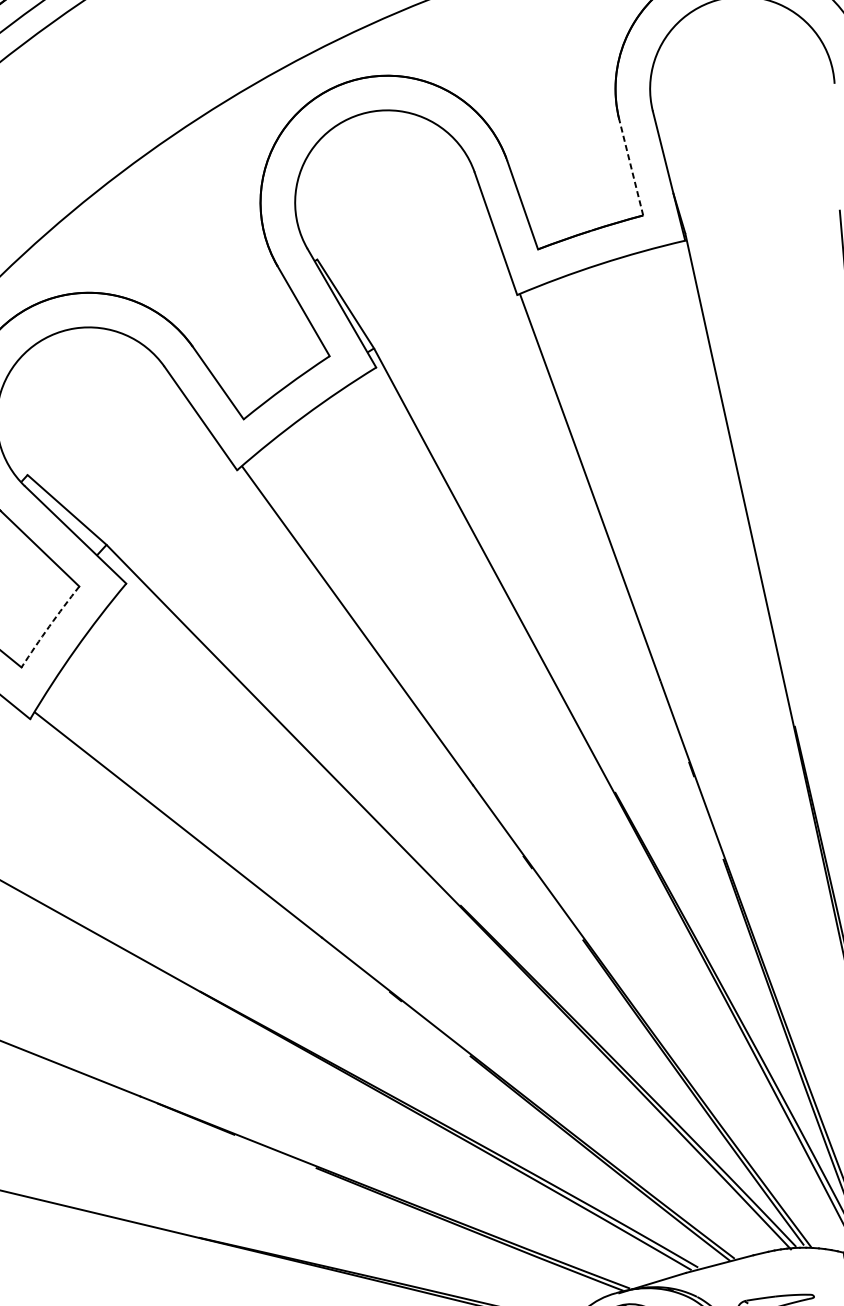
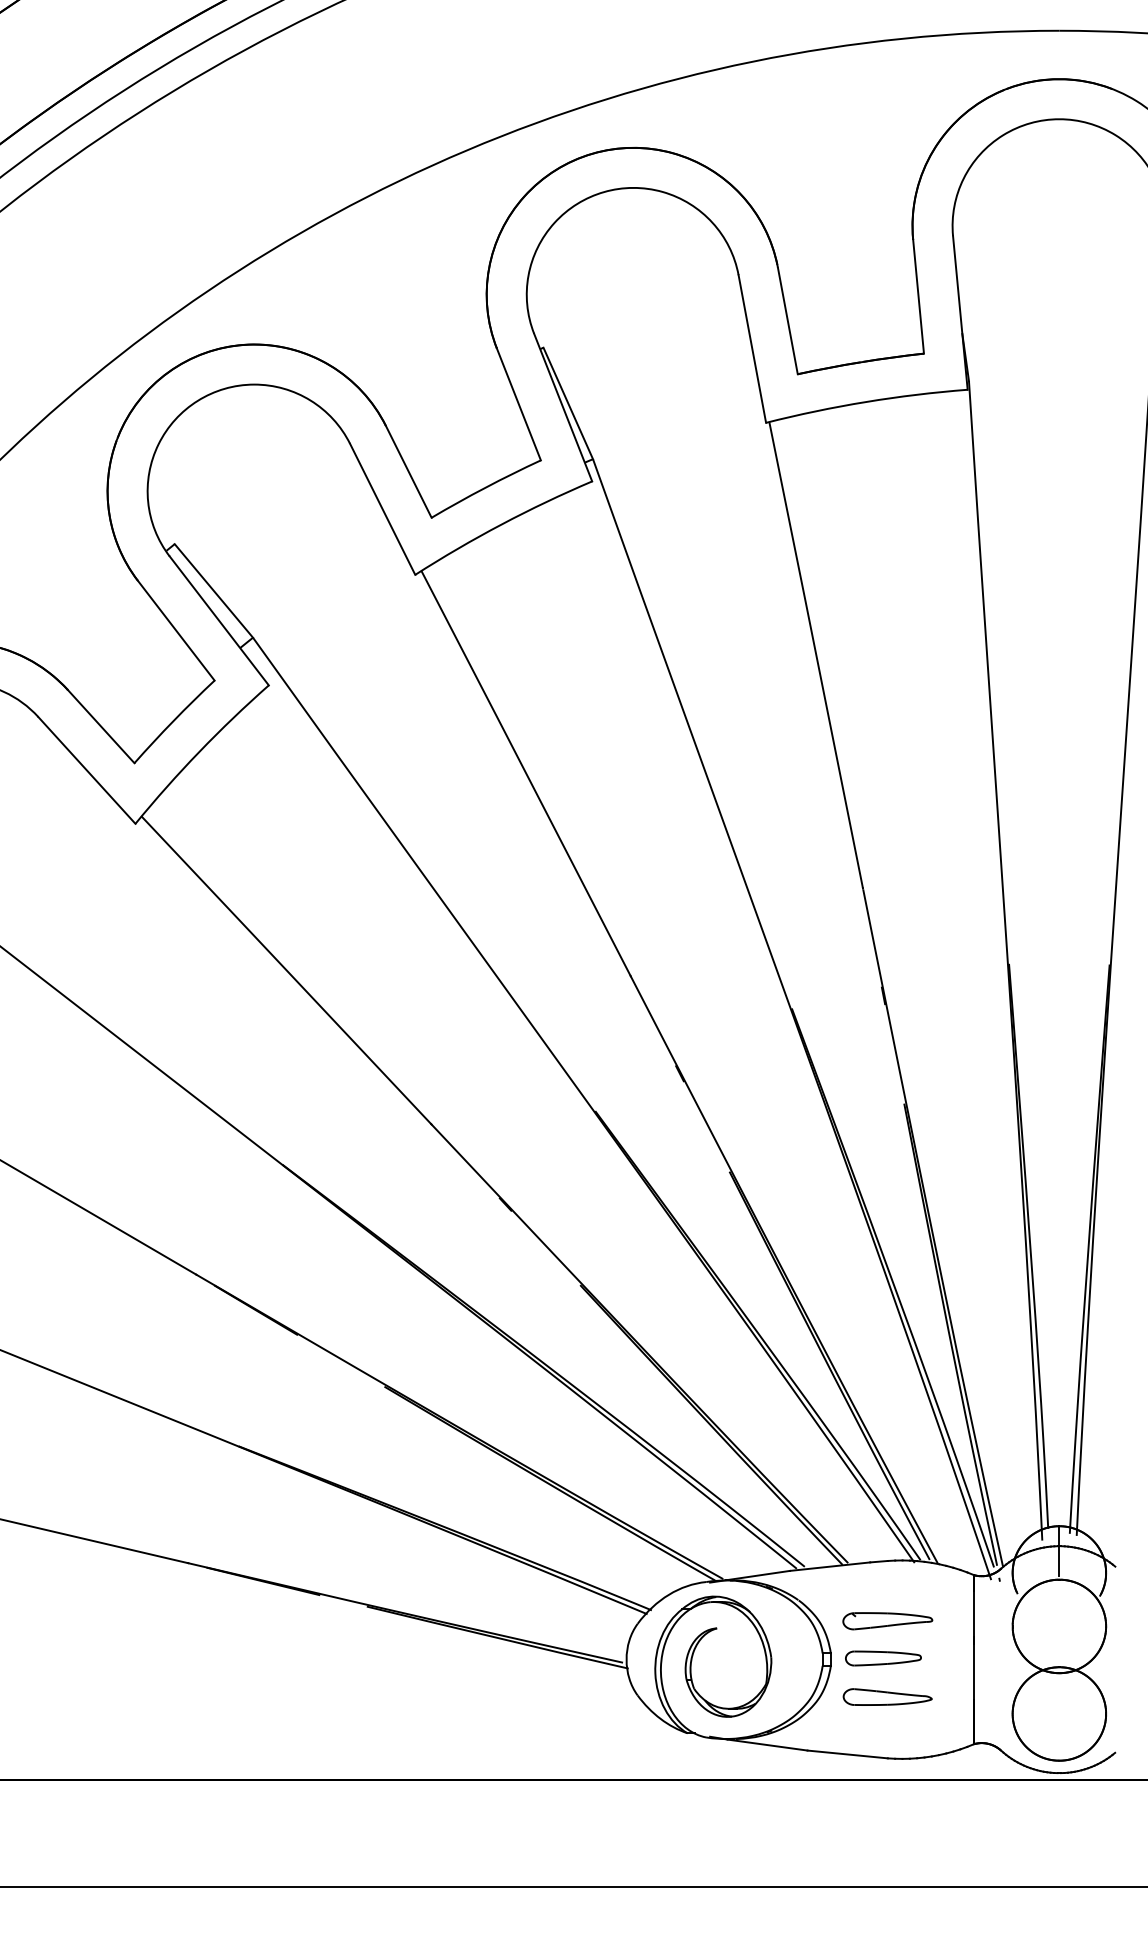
line: (631, 167) -> (918, 296), dashed -> solid
arc: (49, 625) -> (173, 720), dashed -> solid

